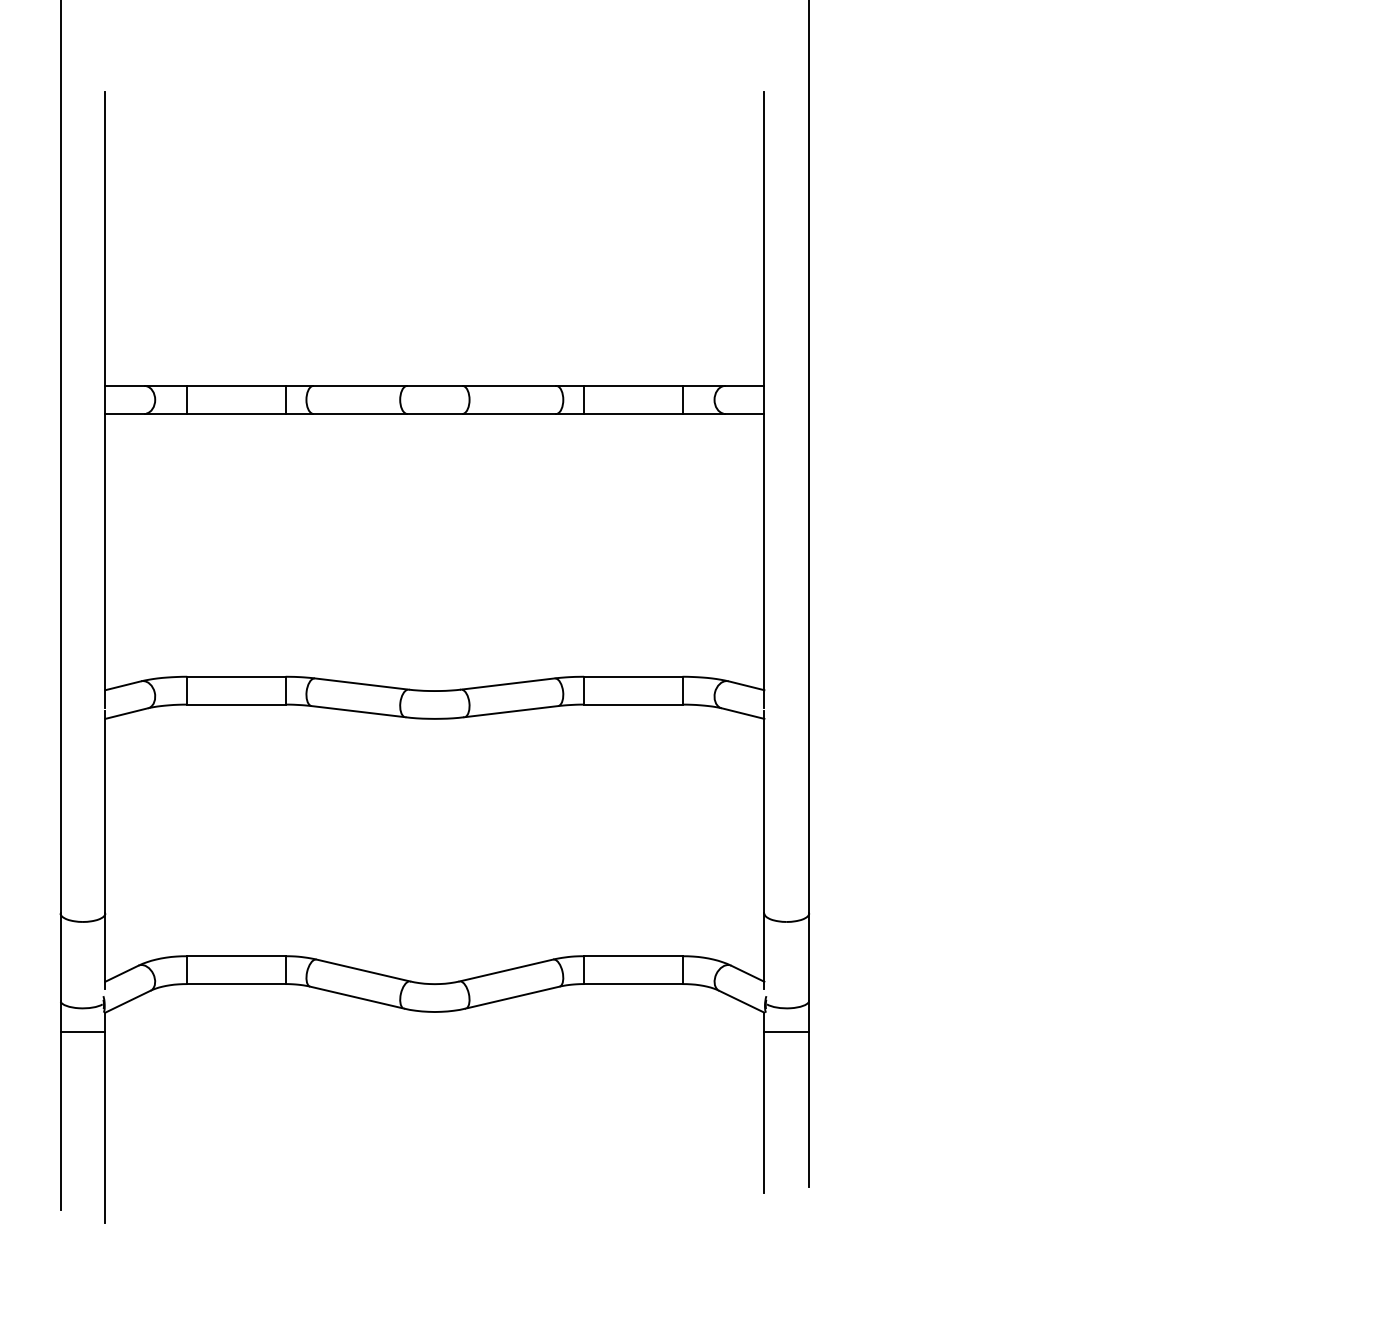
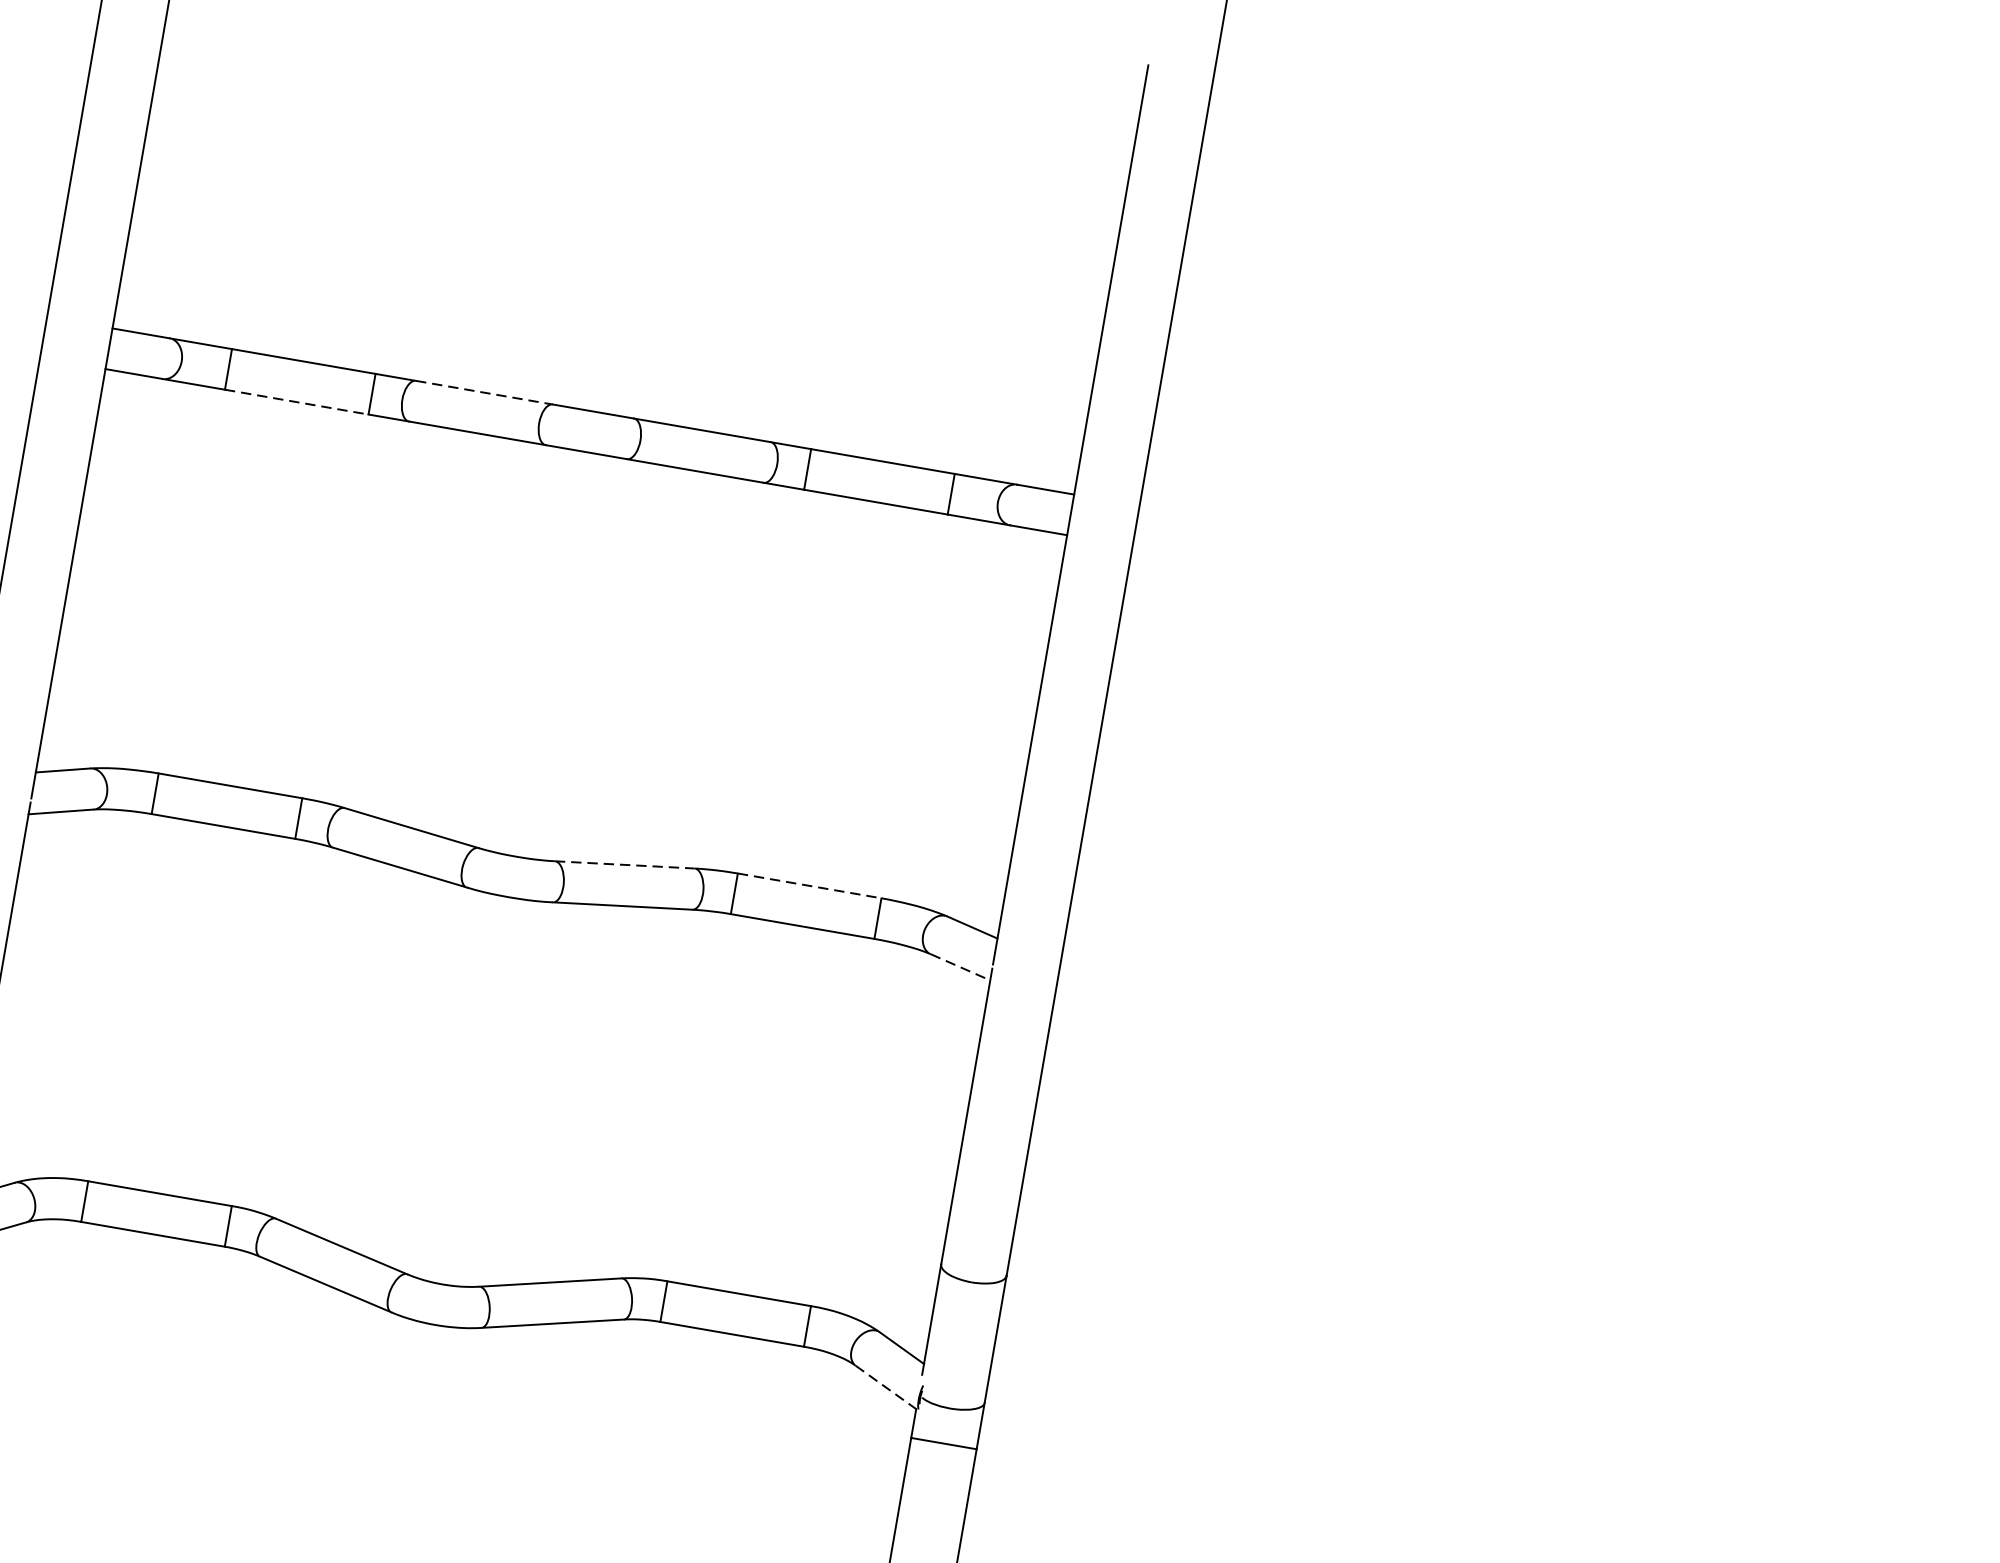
line: (360, 385) -> (484, 392), solid -> dashed
line: (236, 413) -> (296, 401), solid -> dashed
line: (633, 676) -> (809, 885), solid -> dashed
line: (508, 683) -> (625, 864), solid -> dashed
line: (743, 713) -> (961, 967), solid -> dashed
line: (742, 1001) -> (887, 1387), solid -> dashed

